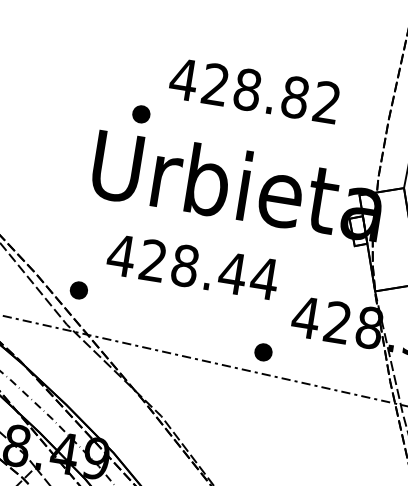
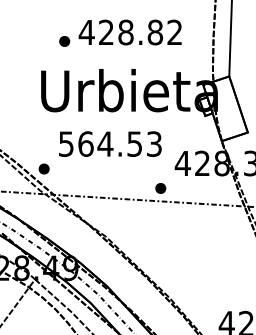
part: (141, 114) -> (64, 41), moved
text: (193, 266) -> (110, 143), 428.44 -> 564.53

